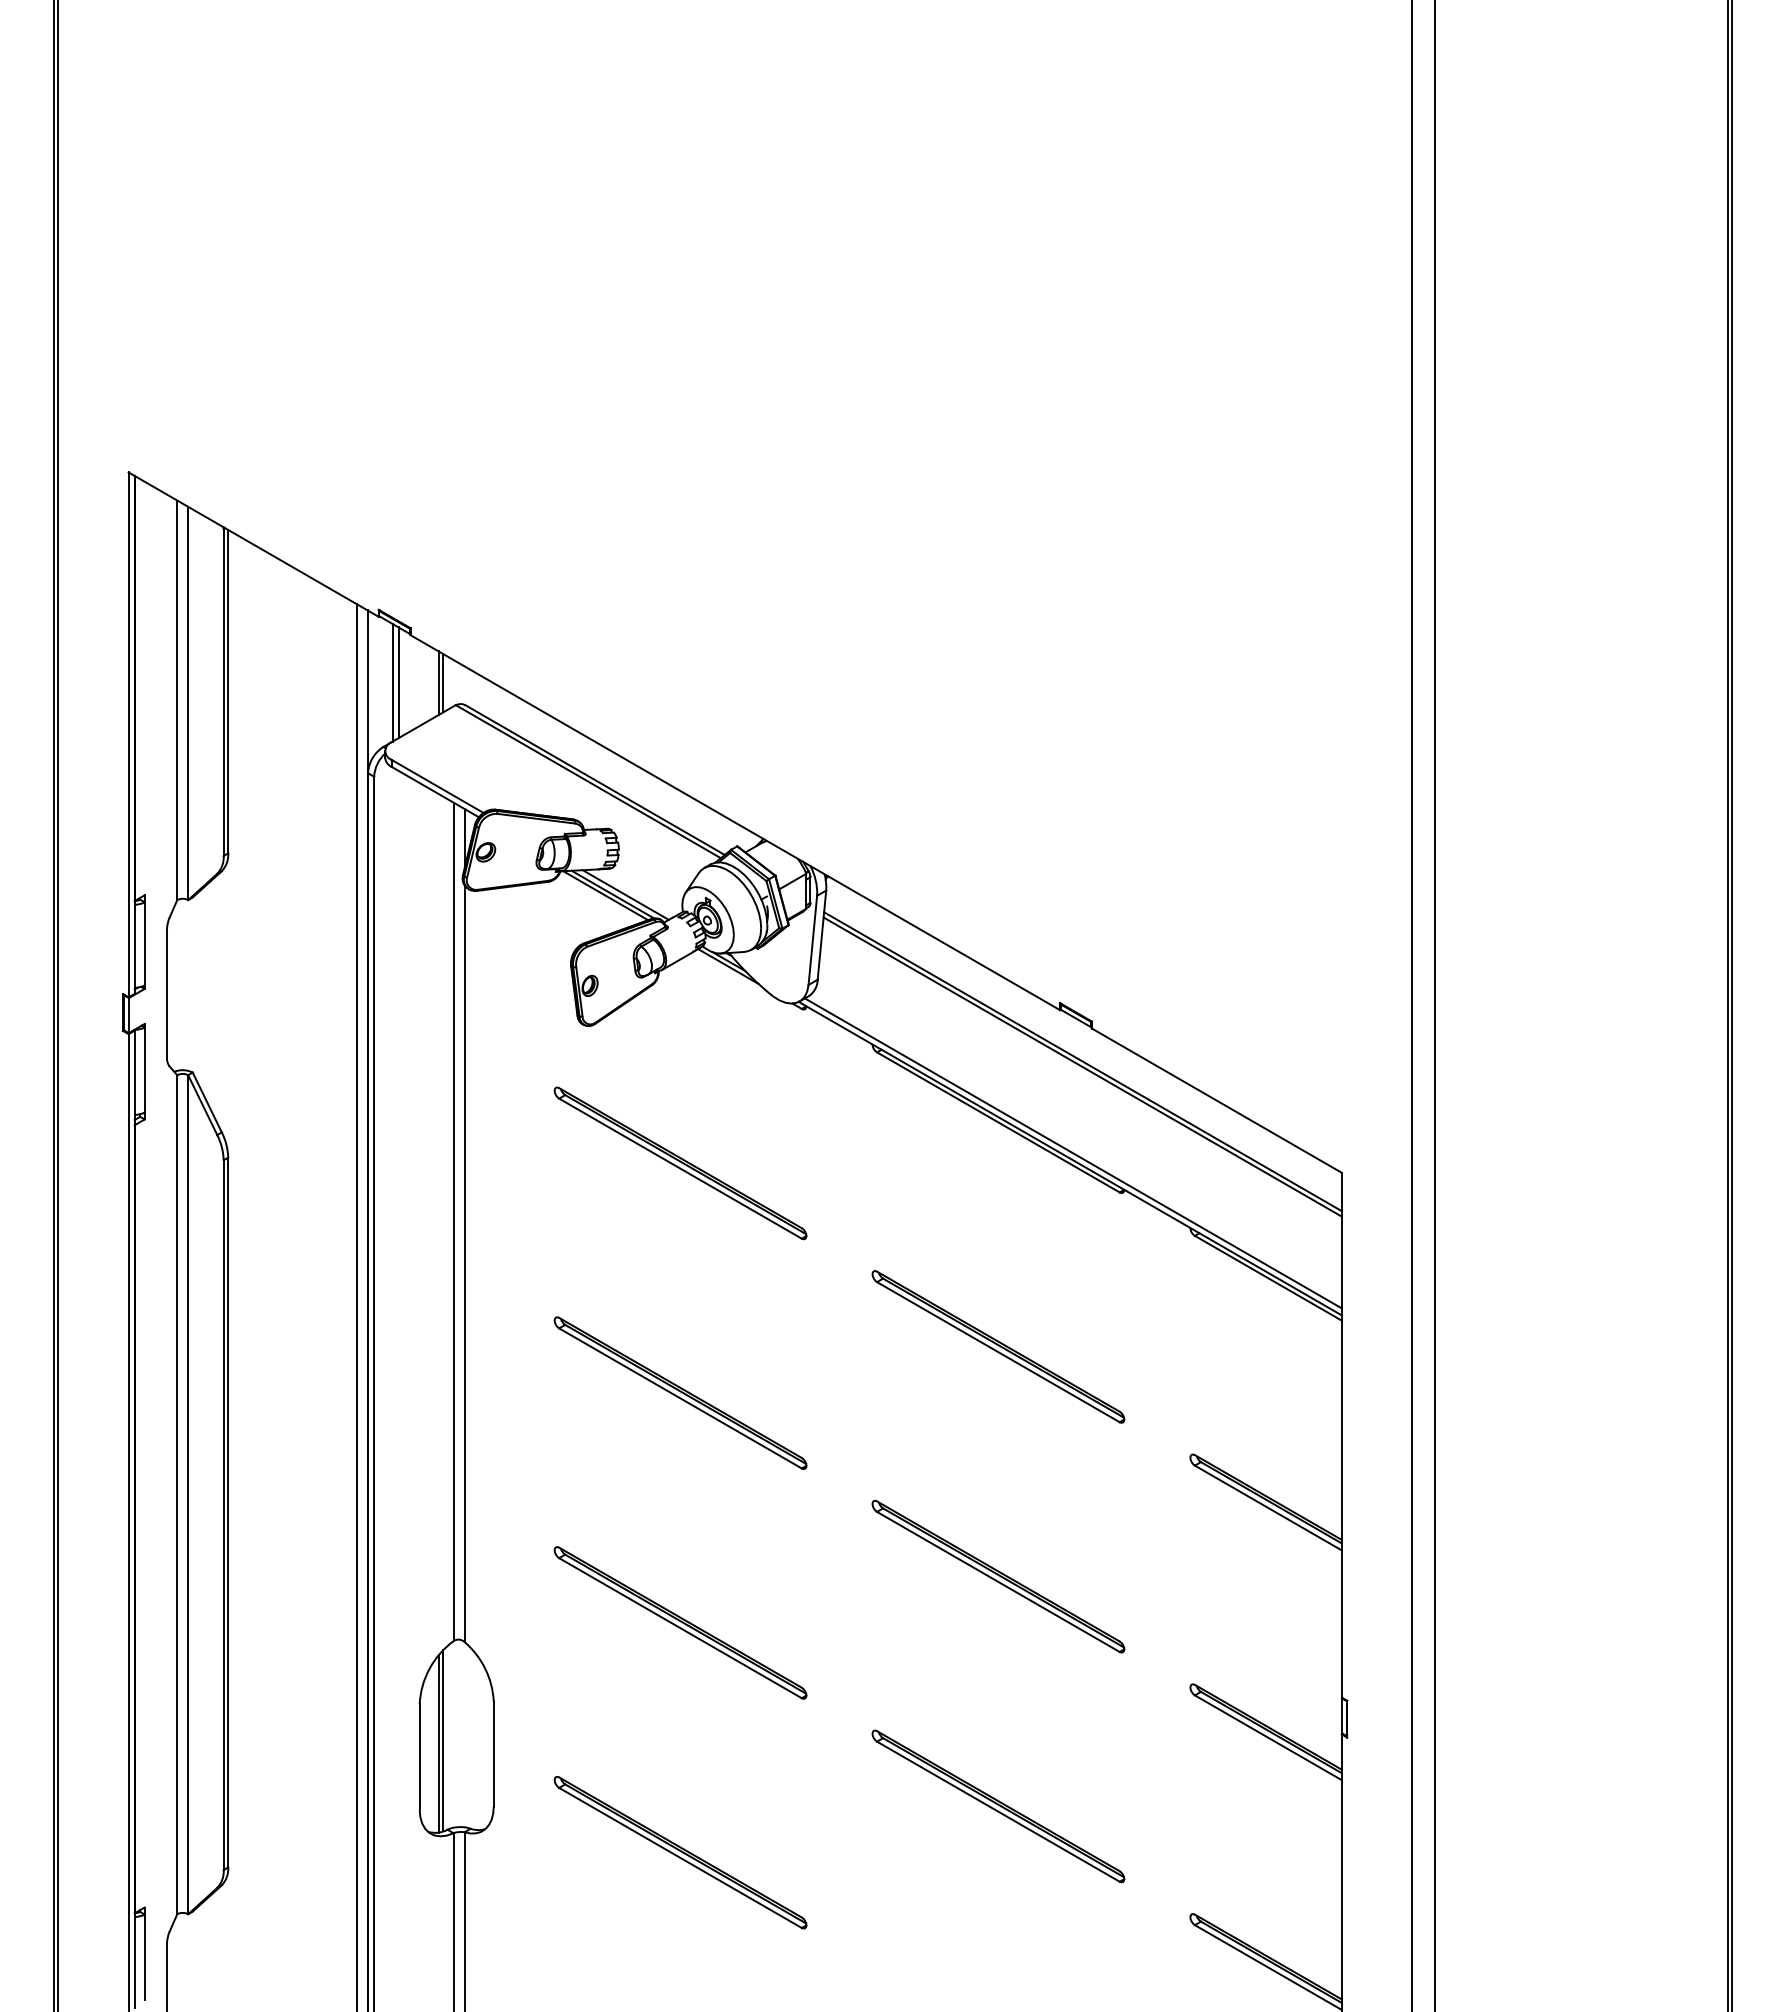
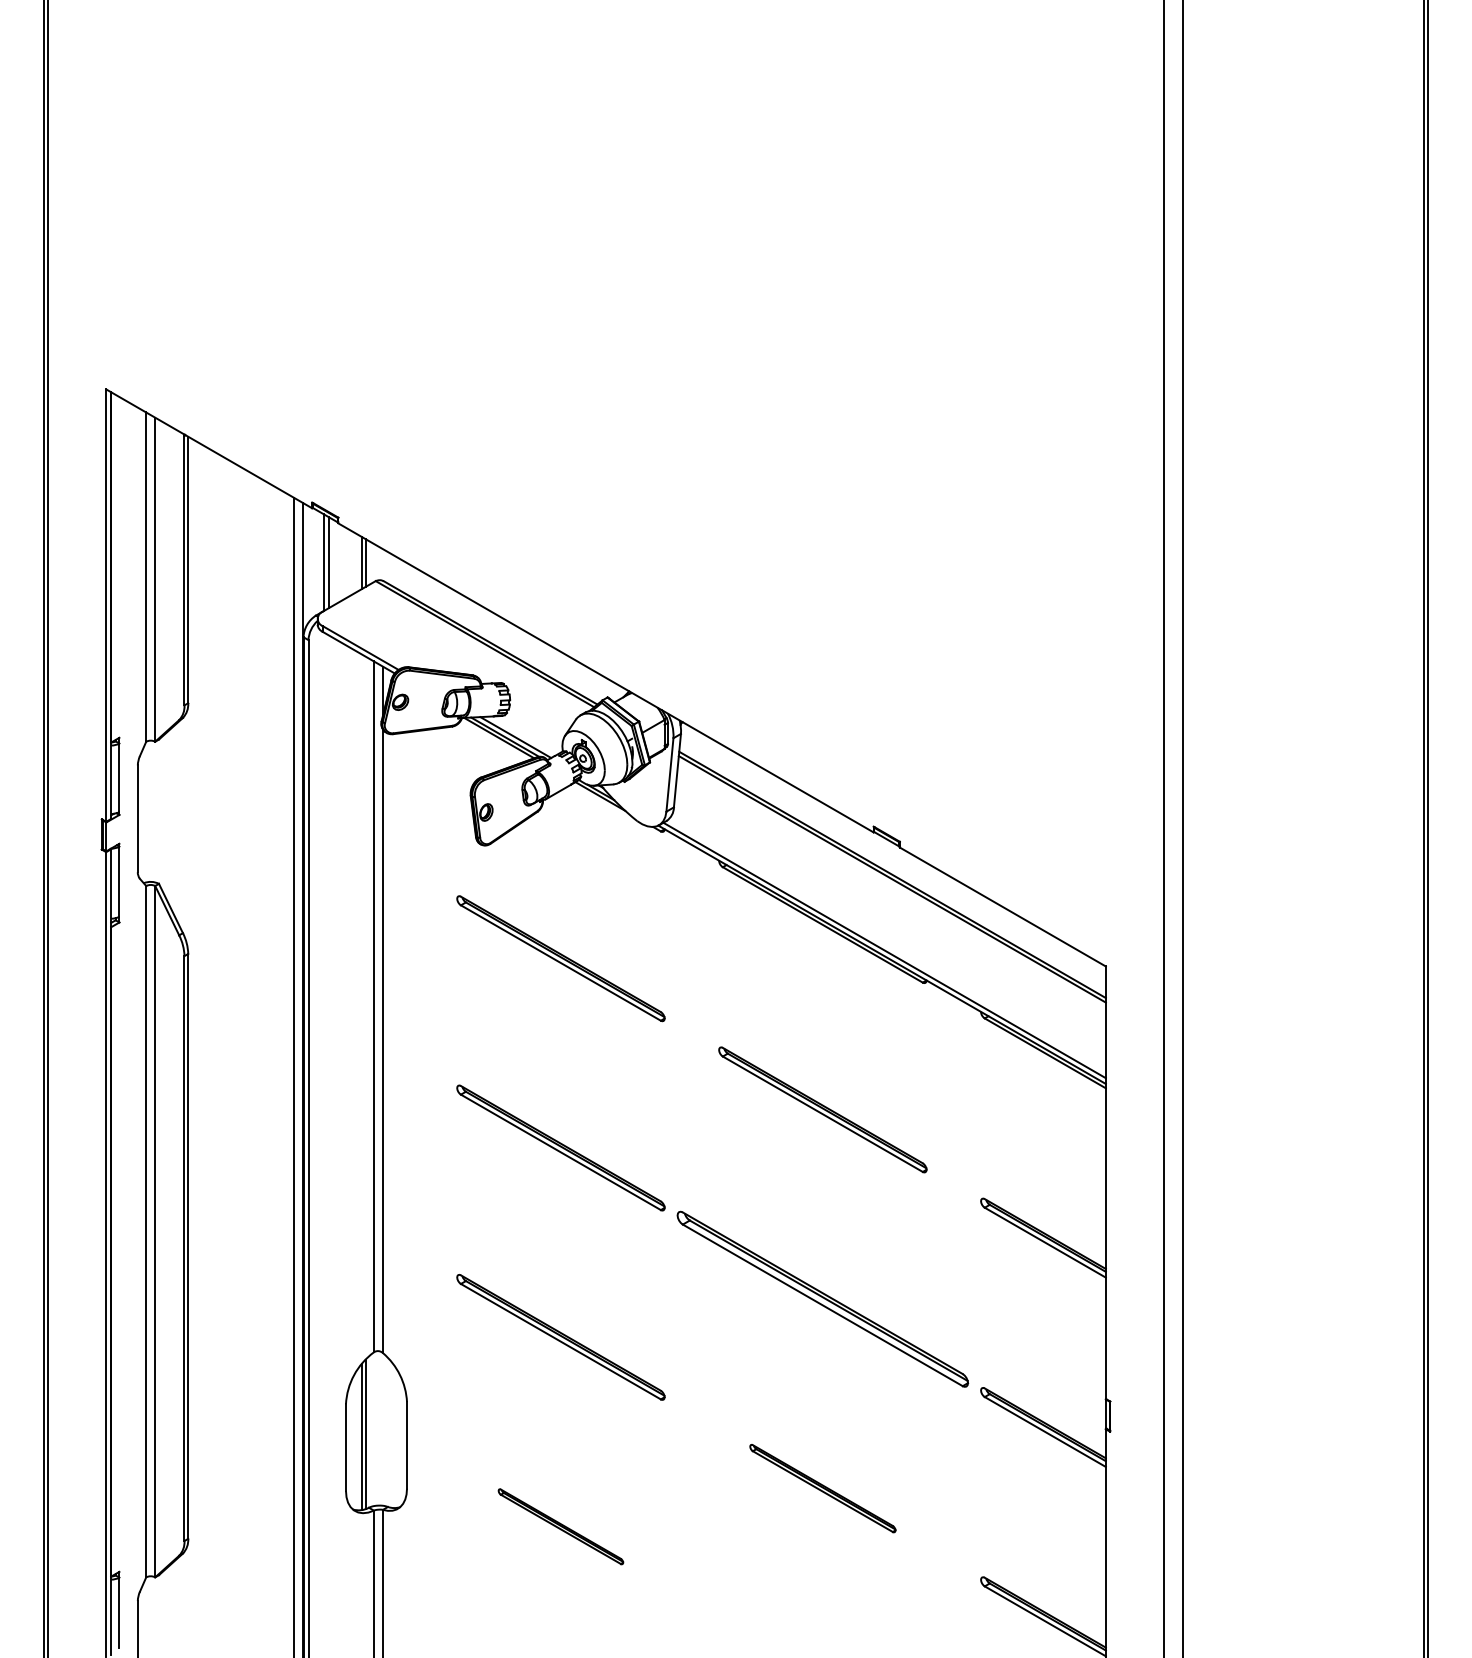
part: (998, 1576) -> (822, 1299), size x1.4
part: (998, 1806) -> (822, 1488), size x0.7
part: (680, 1852) -> (560, 1526), size x0.6

